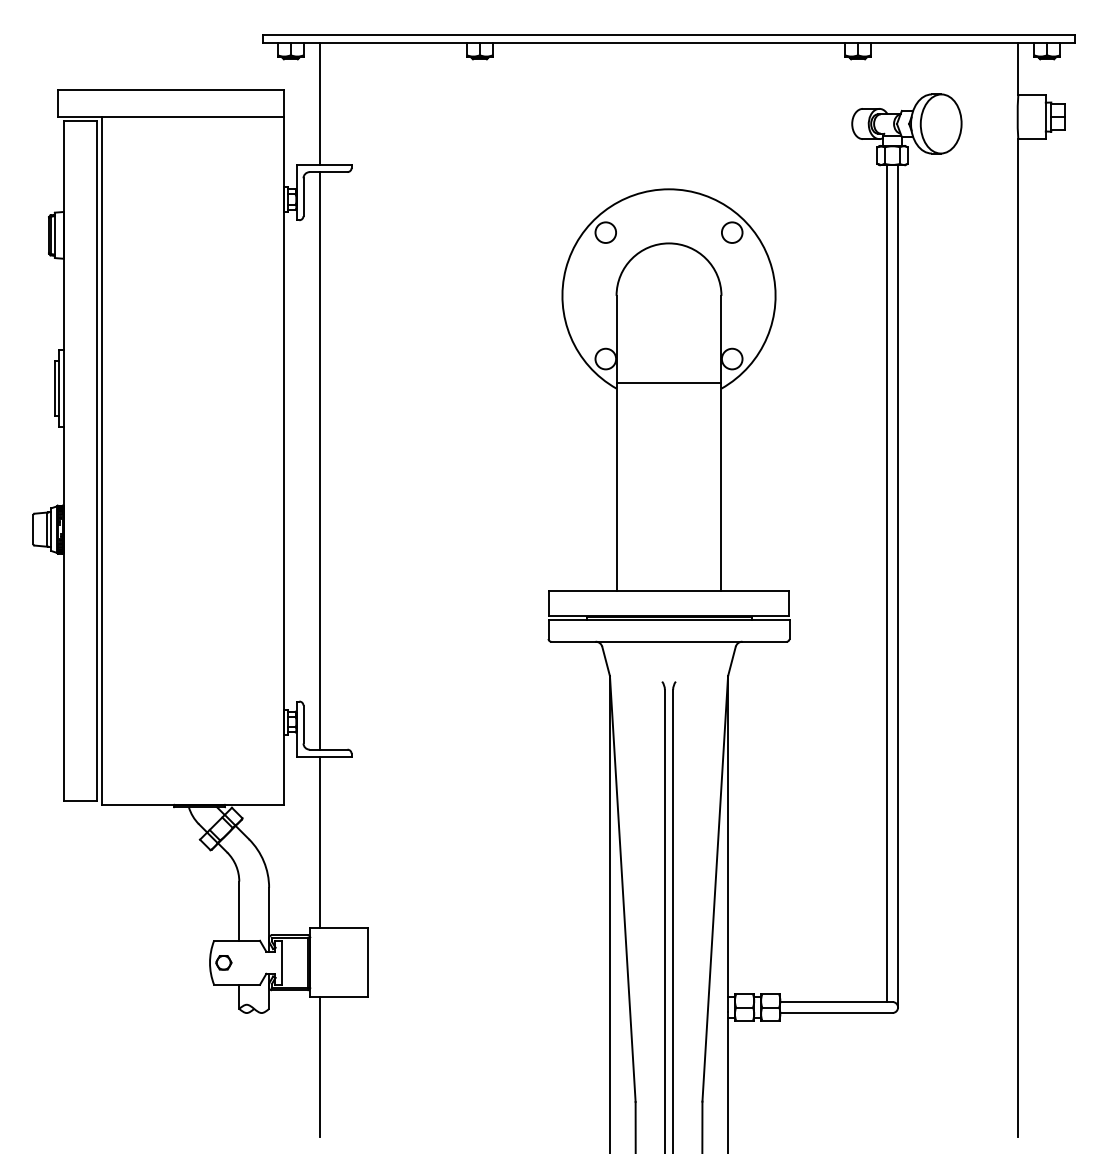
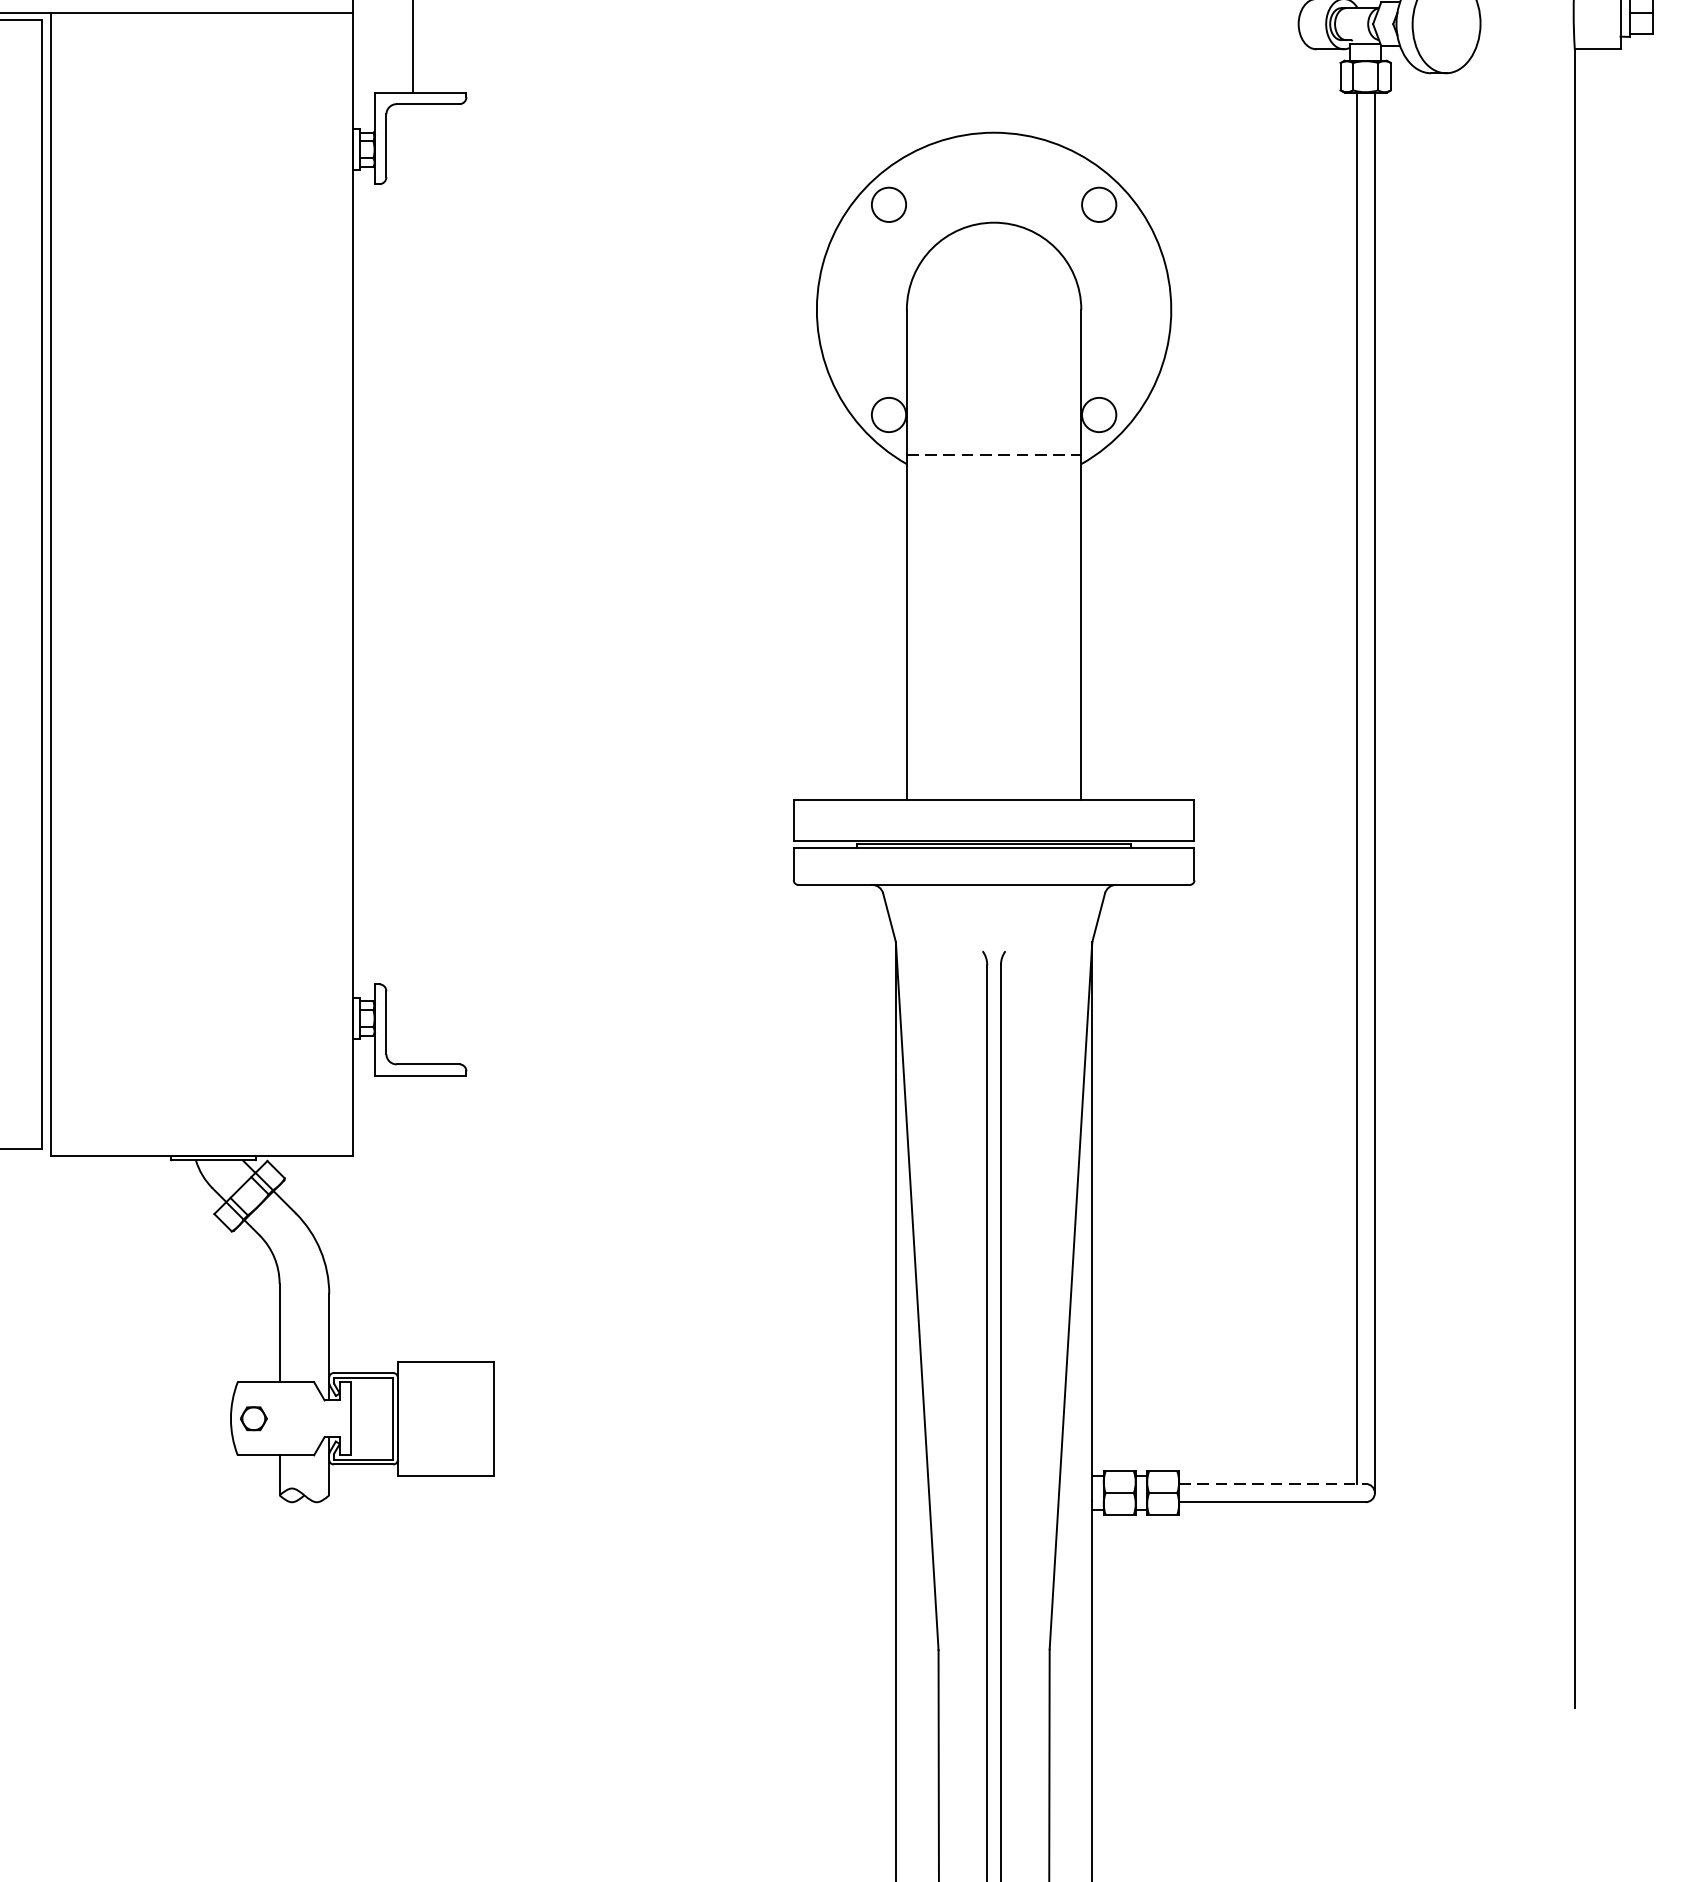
line: (669, 383) -> (994, 455), solid -> dashed
line: (319, 460) -> (412, 583), removed
line: (319, 842) -> (412, 1218), removed
line: (836, 1002) -> (1272, 1484), solid -> dashed
line: (319, 1066) -> (412, 1591), removed

